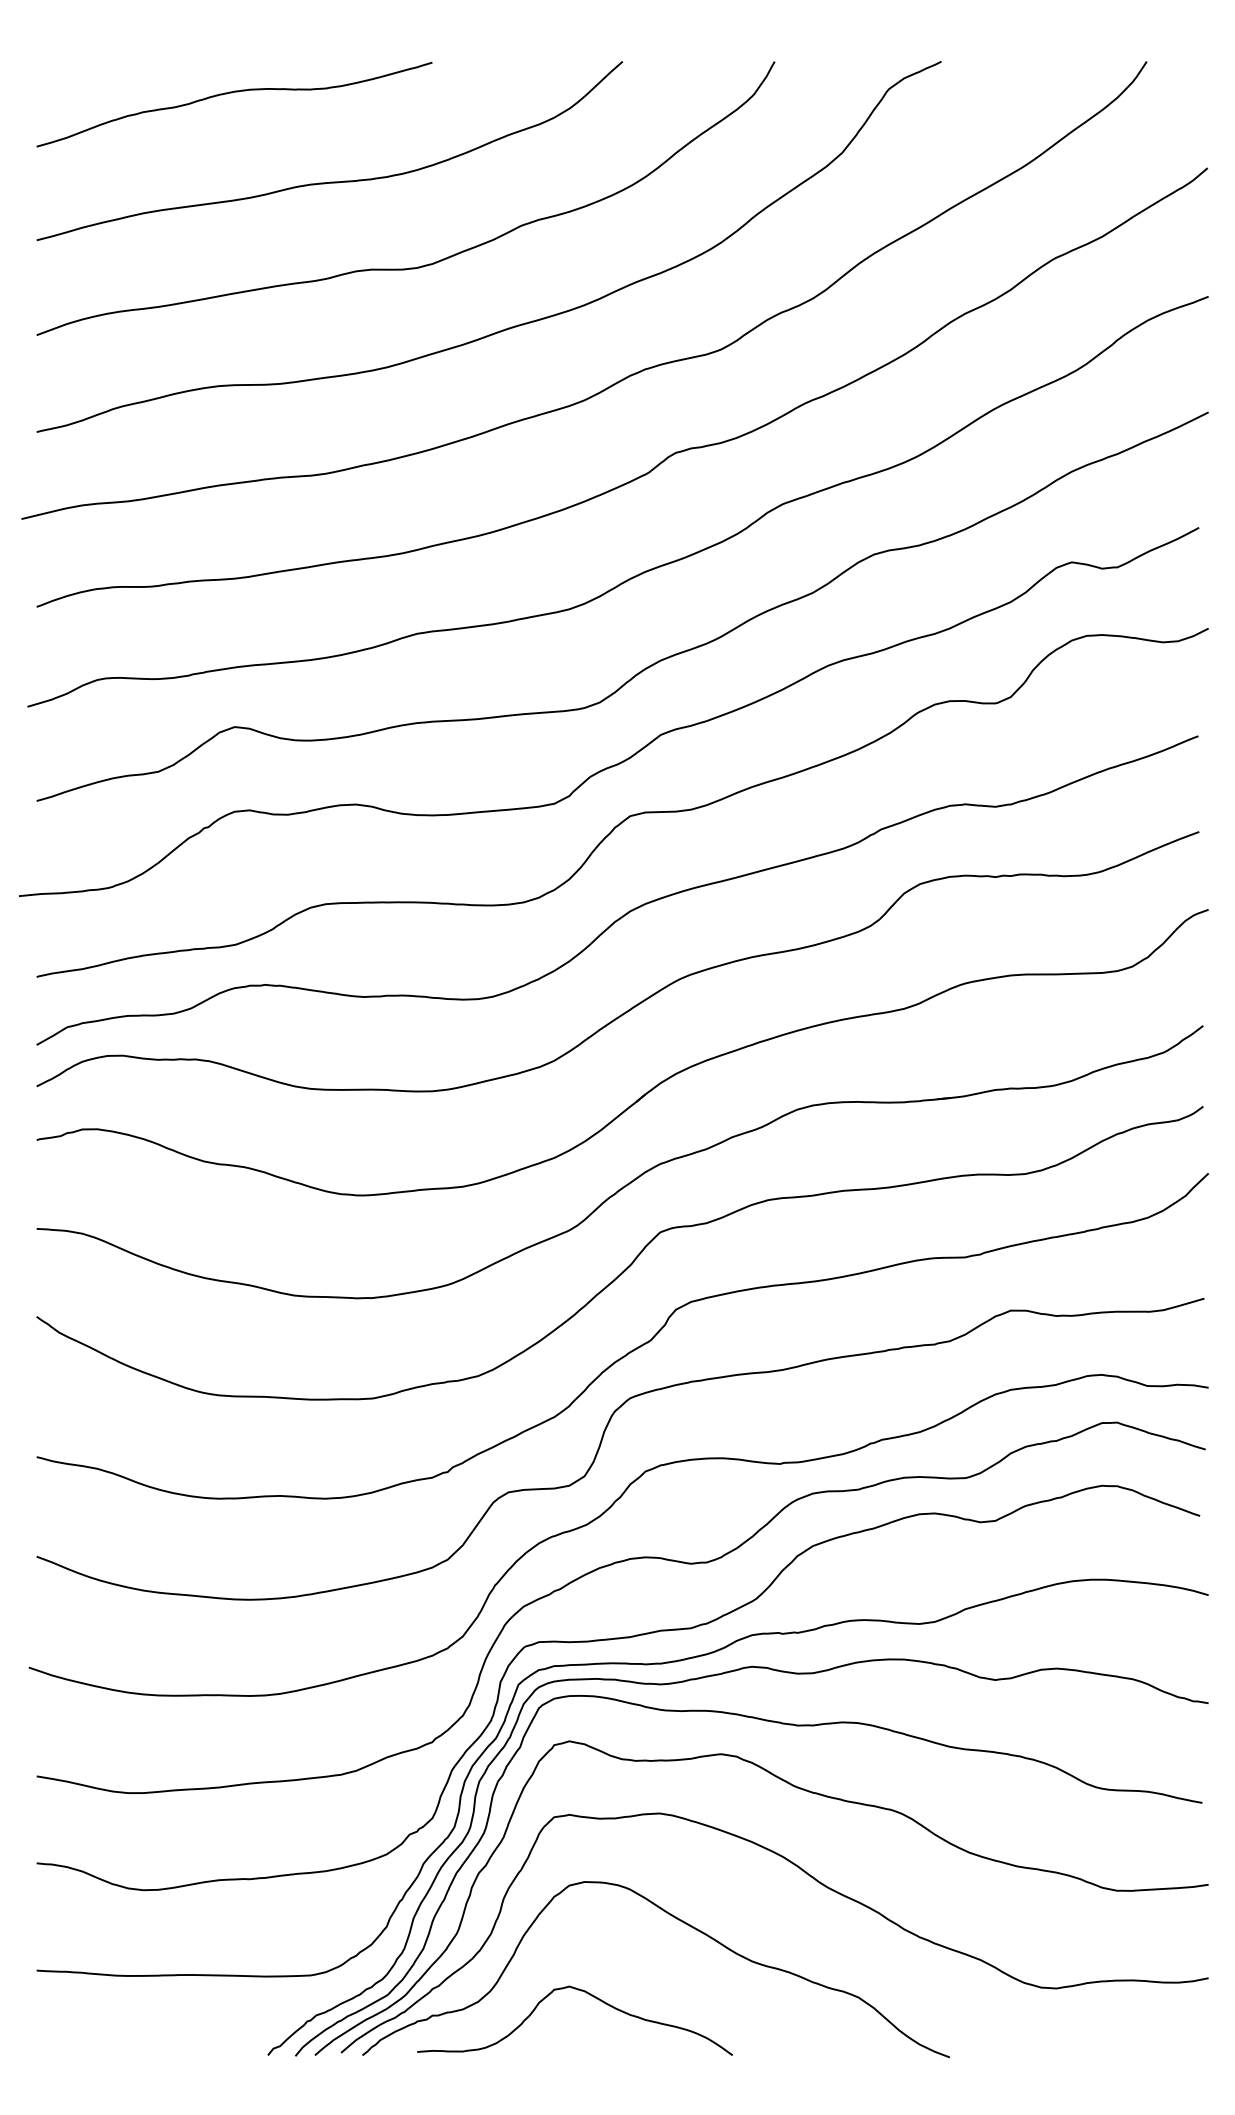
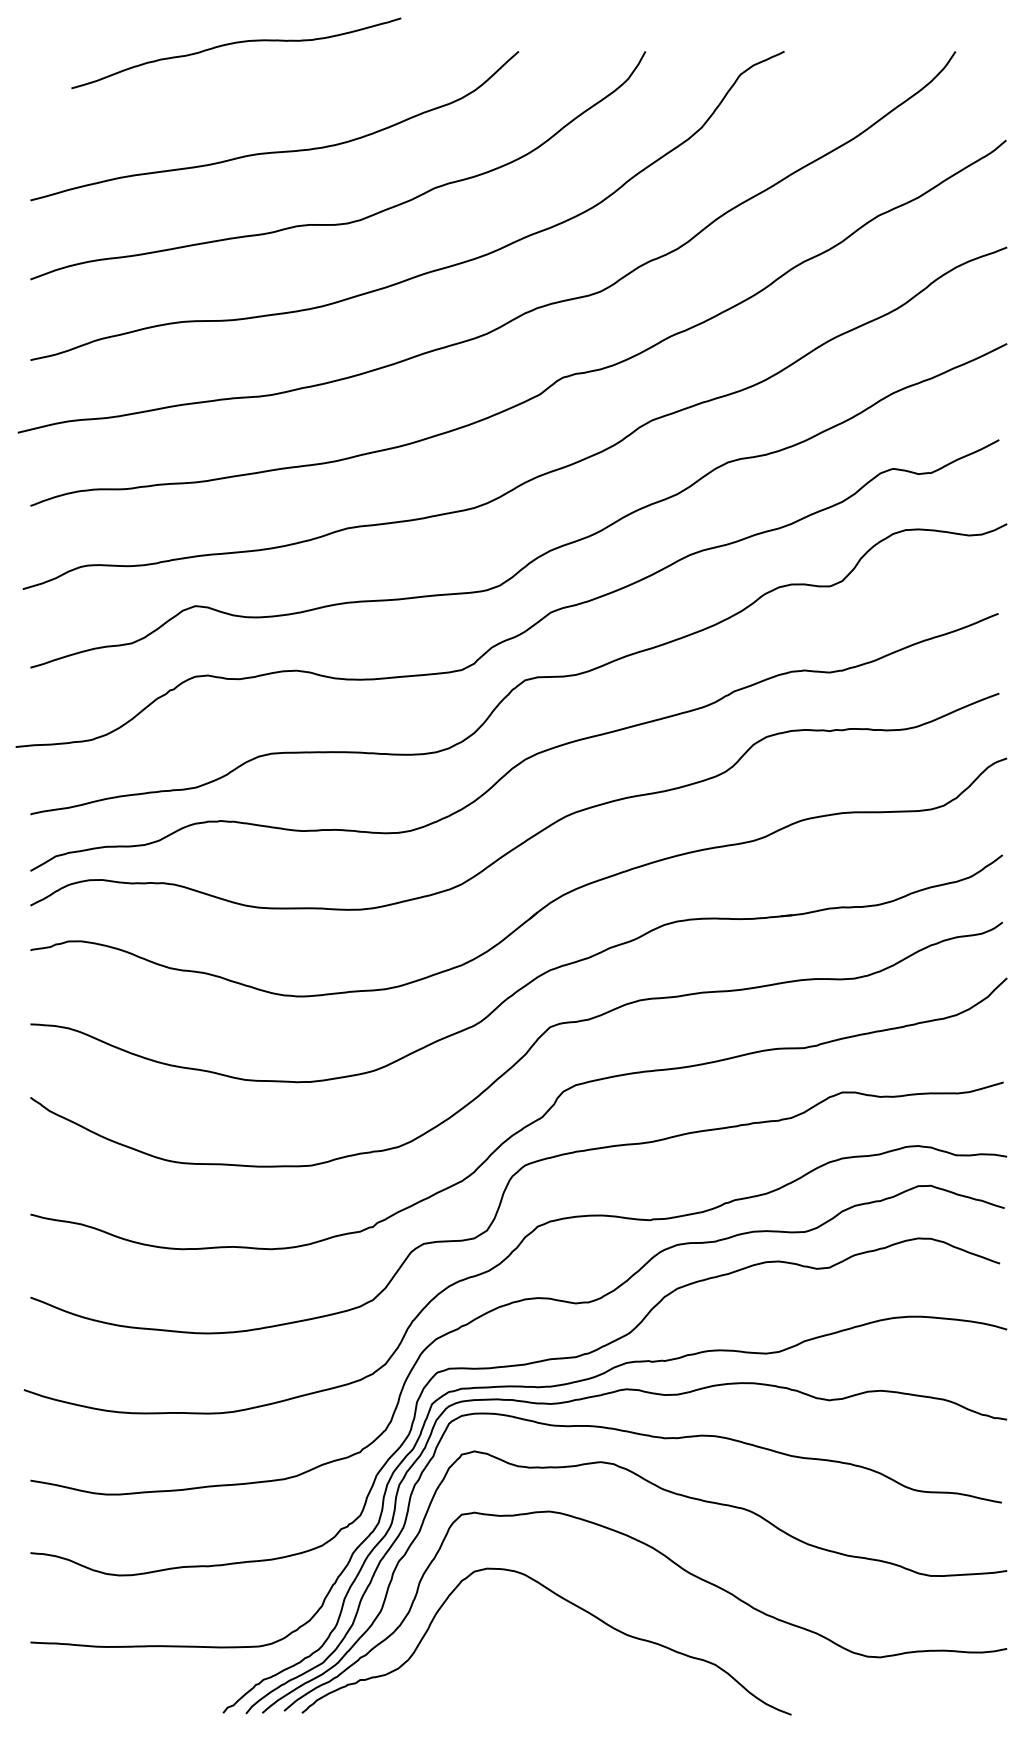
curve: (231, 93) -> (233, 44), moved
curve: (587, 1994) -> (489, 1662), removed

